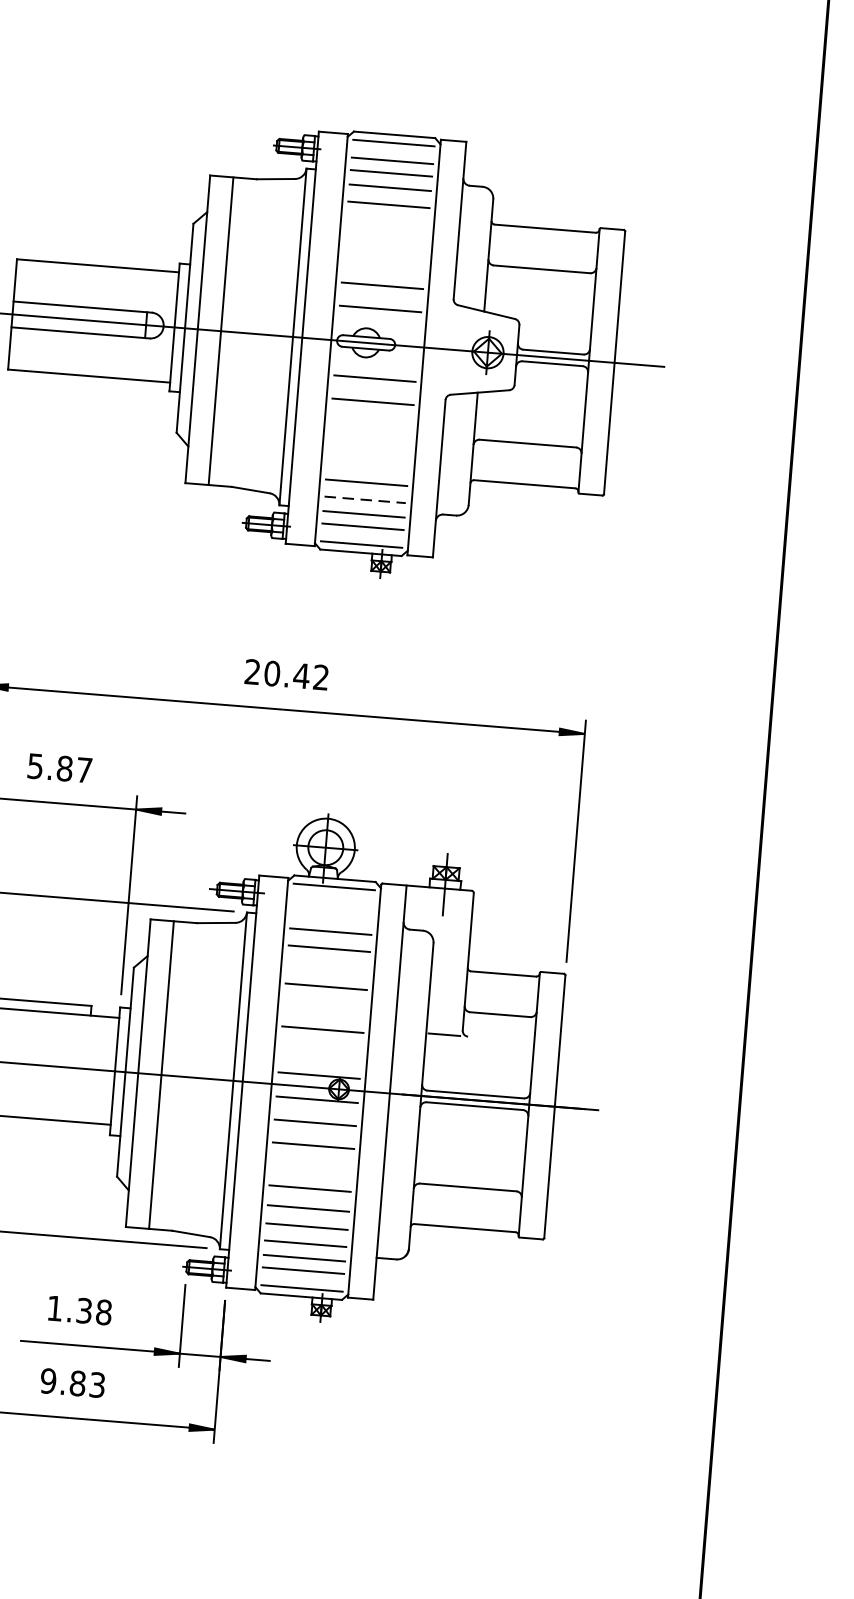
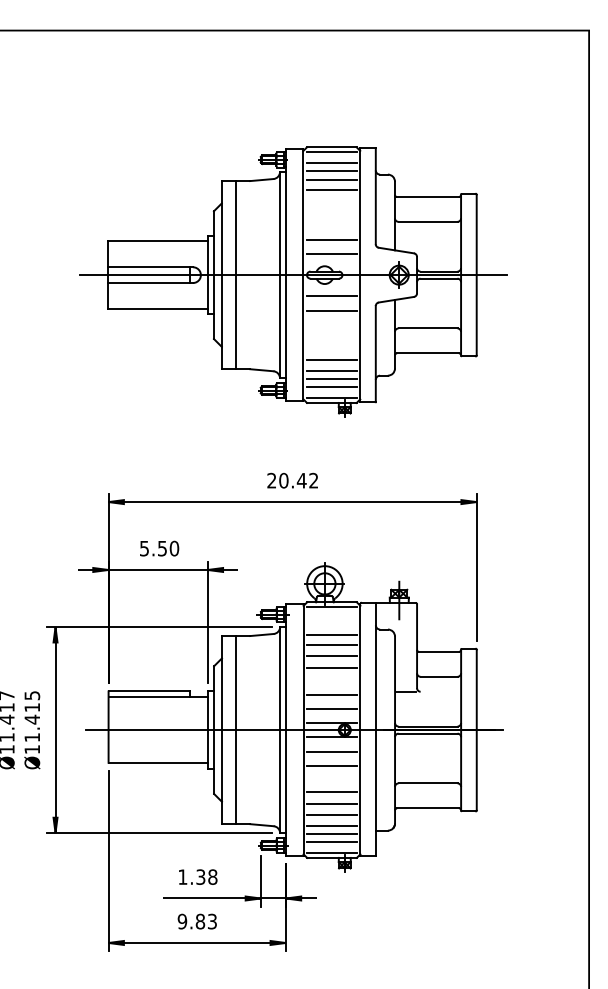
line: (364, 499) -> (331, 370), dashed -> solid
text: (74, 769) -> (168, 548), 5.87 -> 5.50
line: (327, 967) -> (331, 656), added
line: (320, 1052) -> (331, 708), added

